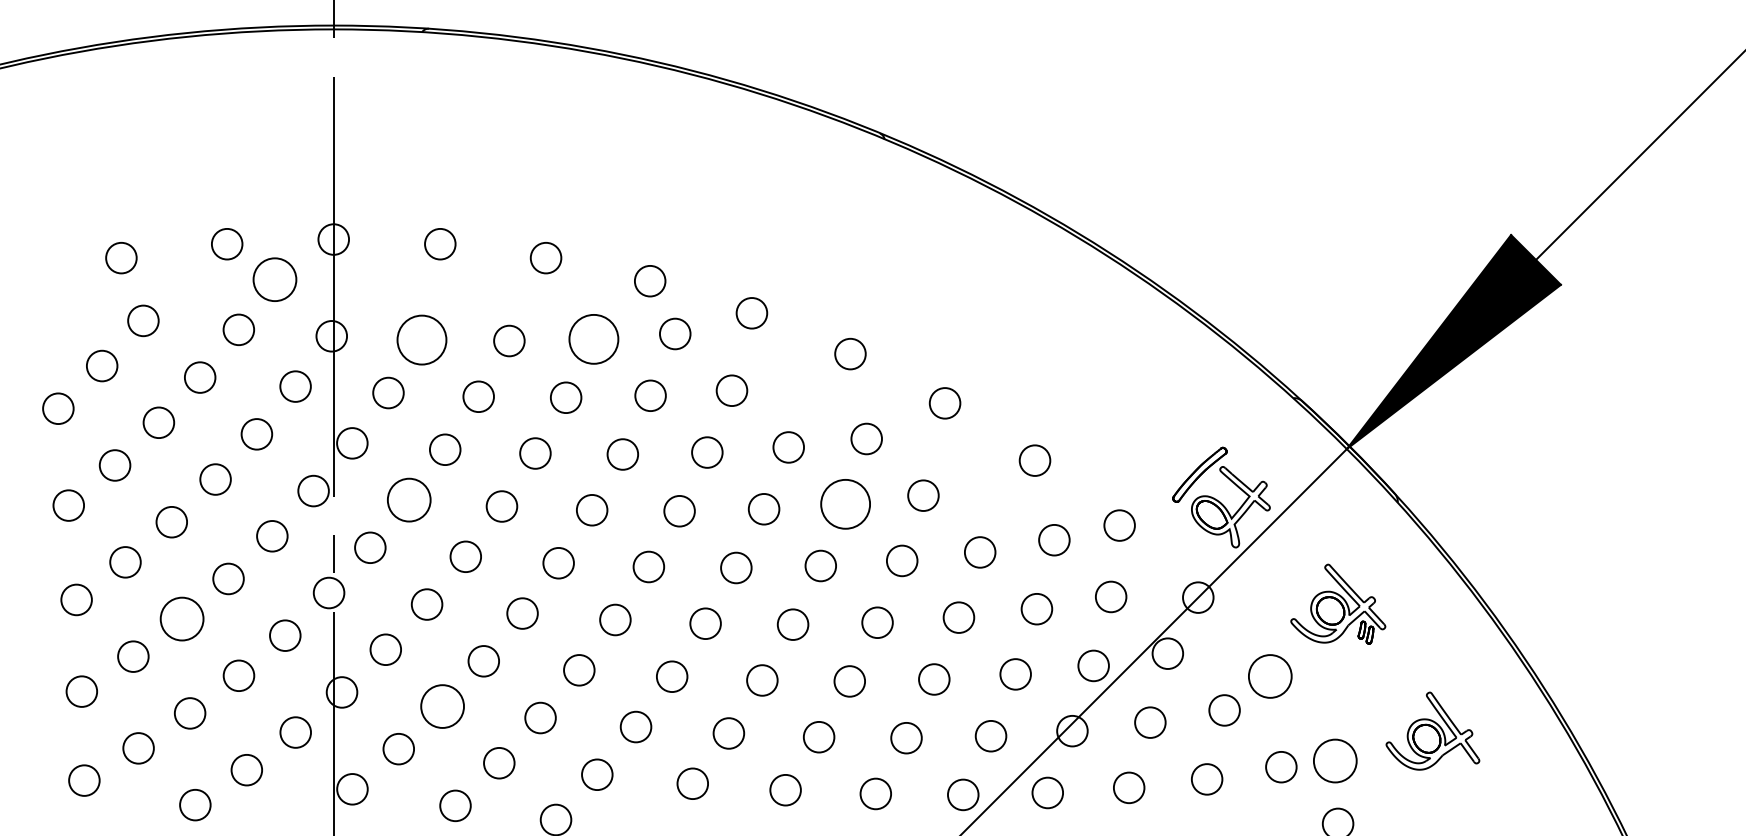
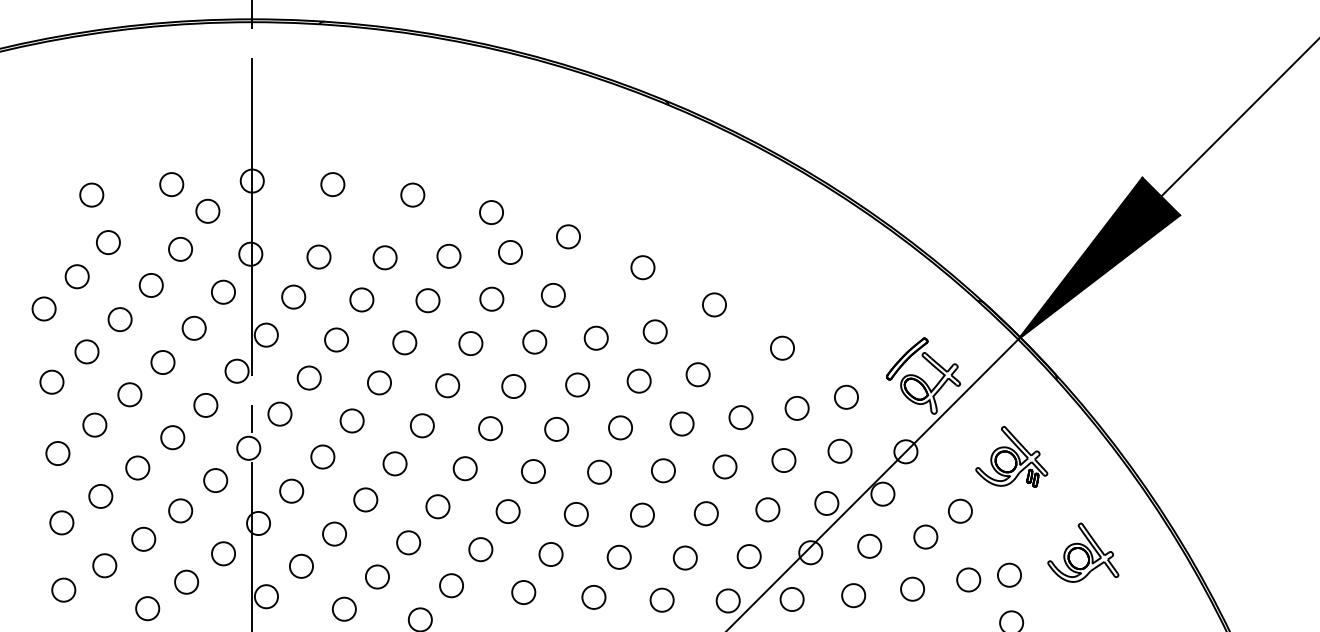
circle: (274, 278) -> (207, 210), size x0.71
circle: (593, 337) -> (448, 255), size x0.62
circle: (421, 339) -> (318, 256), size x0.62
circle: (408, 499) -> (308, 377), size x0.71
circle: (844, 503) -> (638, 380), size x0.62
circle: (181, 618) -> (137, 467), size x0.71
circle: (1270, 675) -> (960, 510), size x0.71
circle: (442, 705) -> (334, 533), size x0.71
circle: (1335, 759) -> (1009, 574), size x0.71

